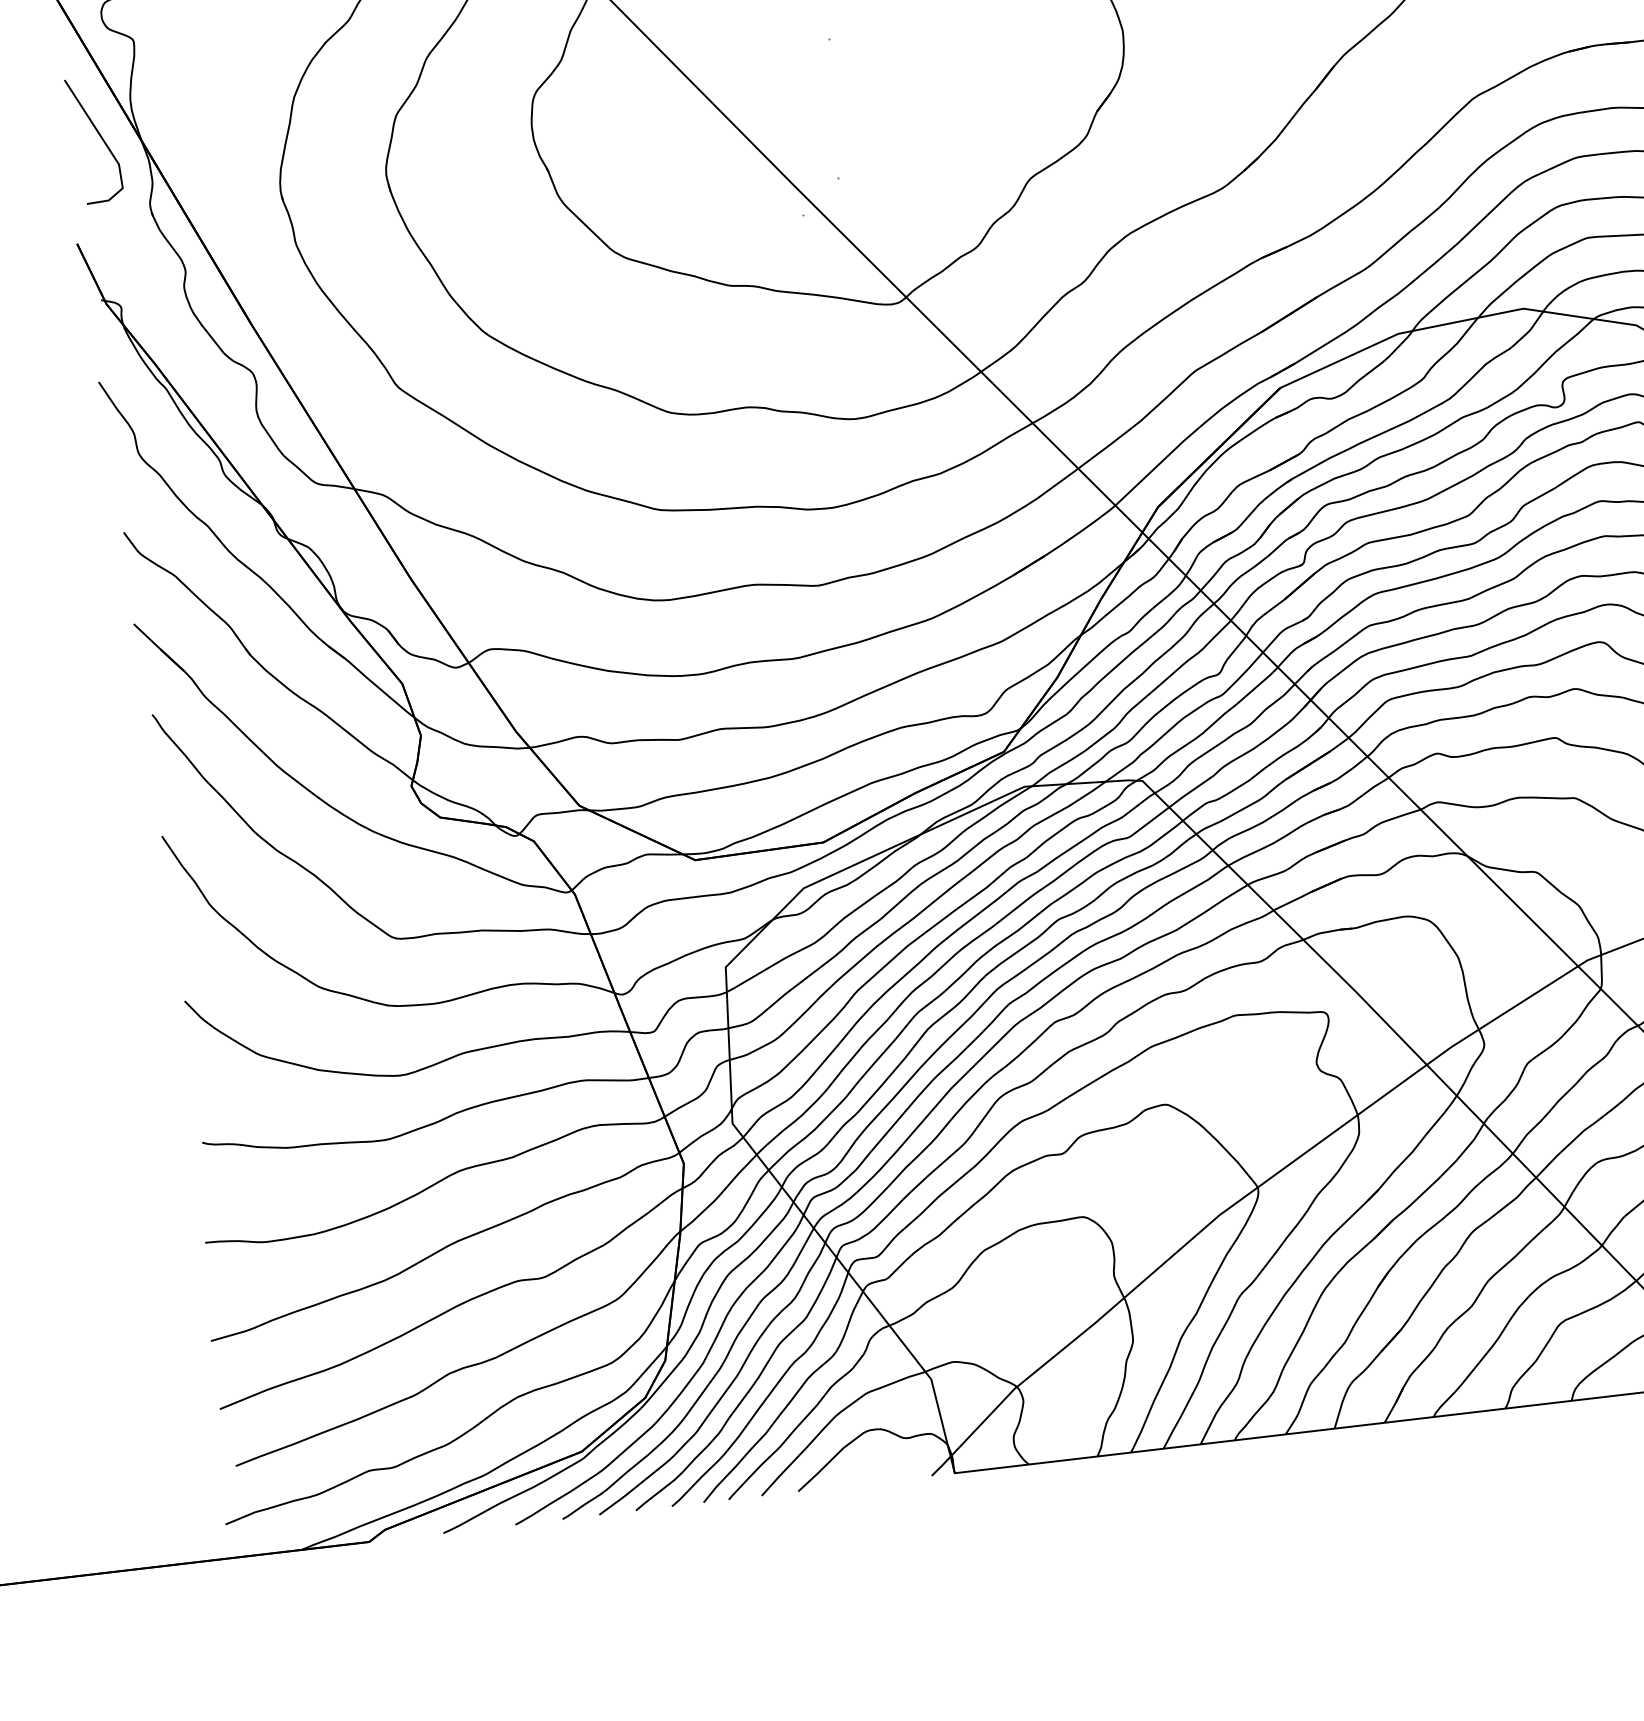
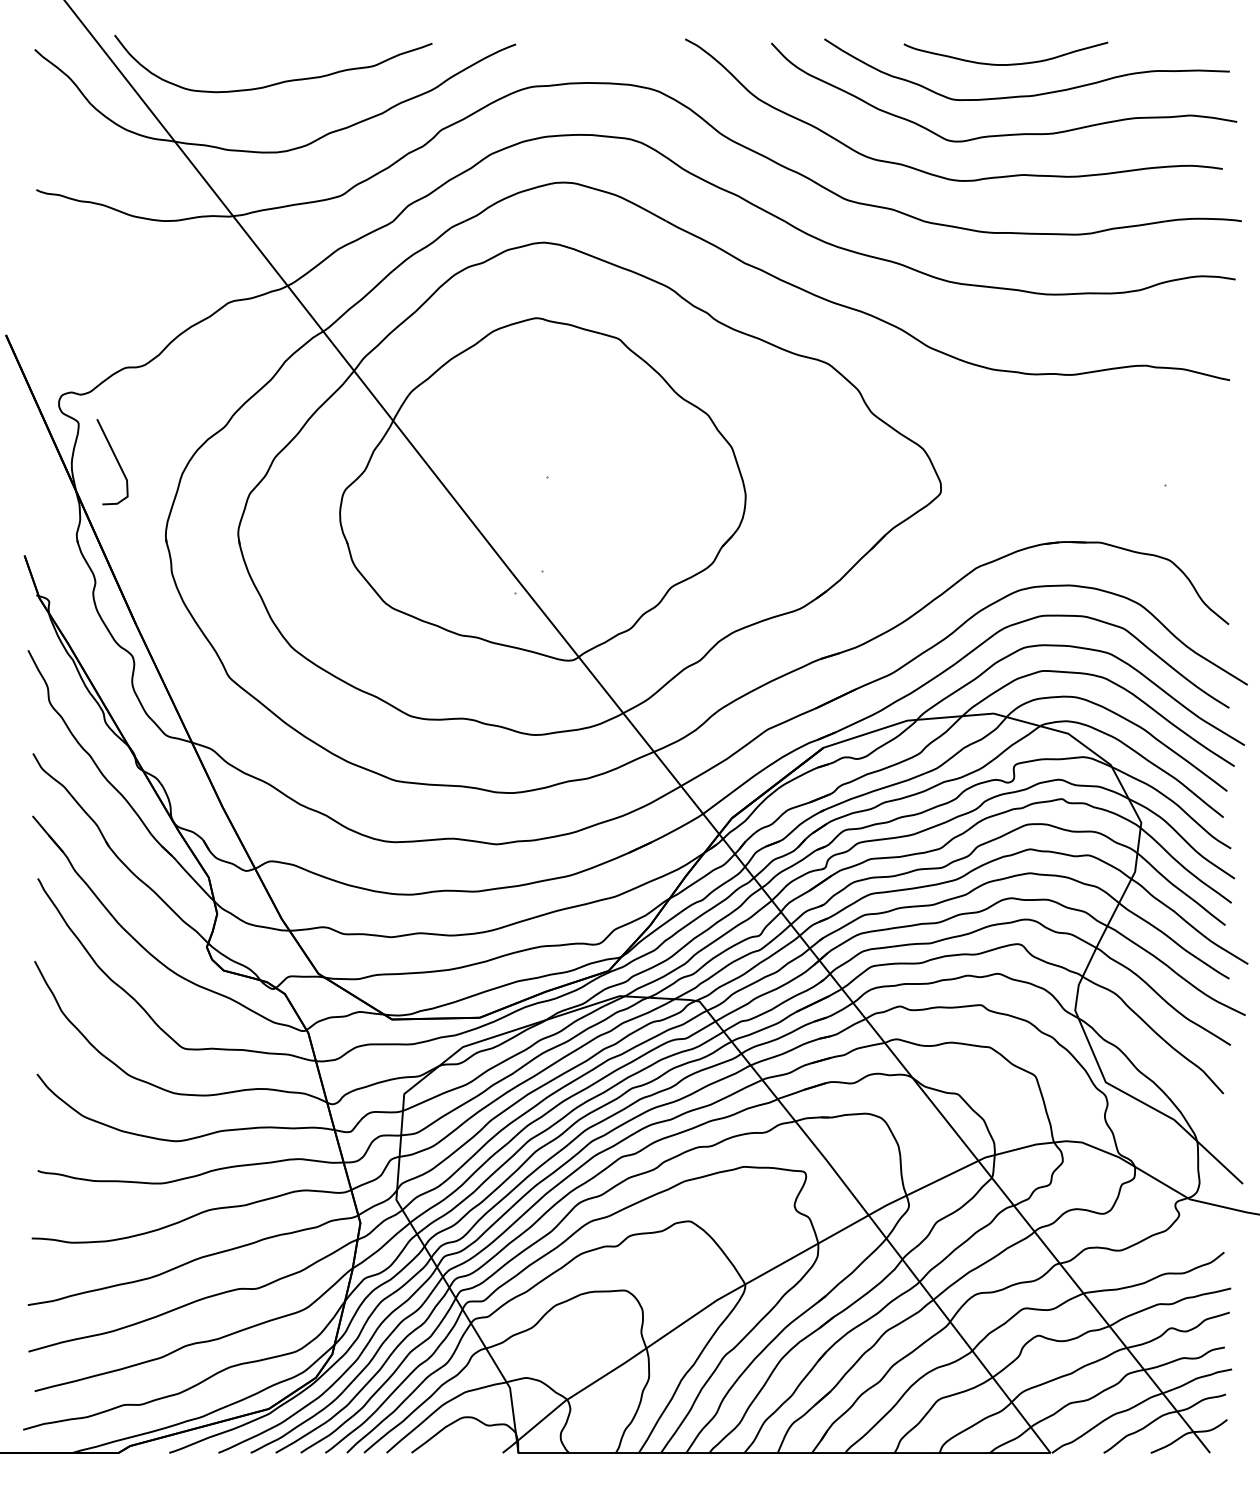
line: (100, 138) -> (116, 461), moved

